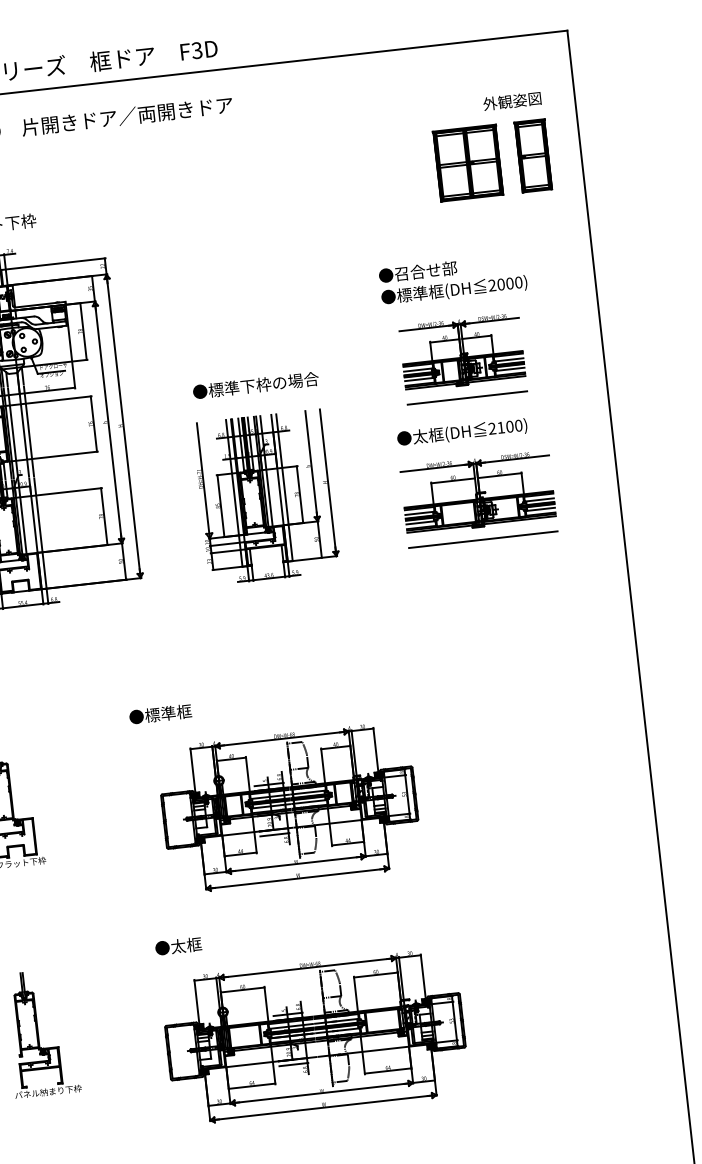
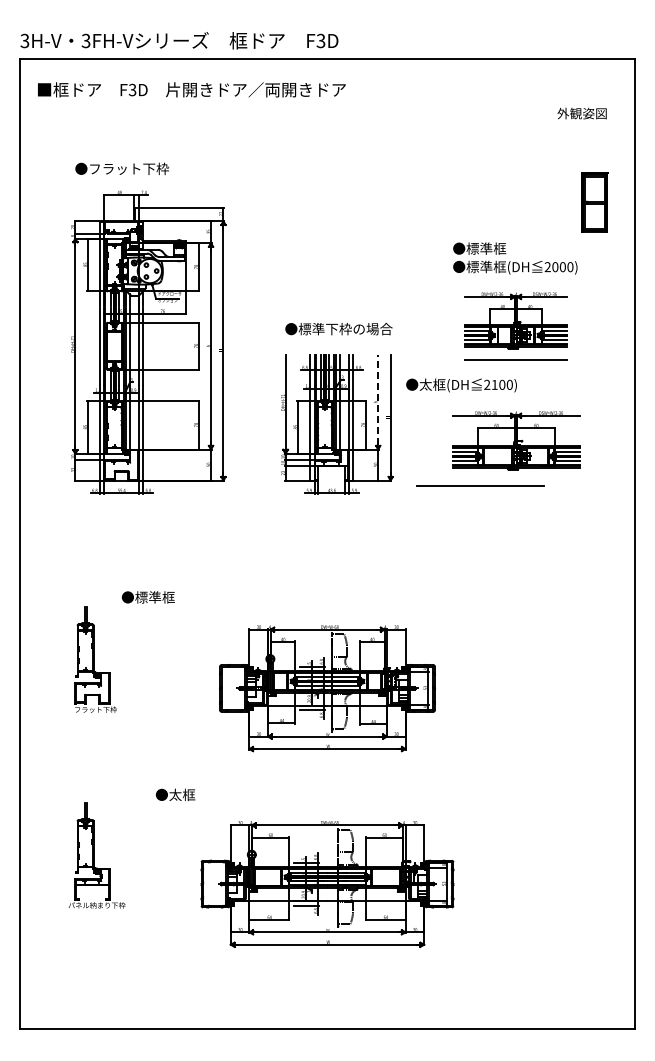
part: (533, 155) -> (594, 202), moved
part: (467, 163) -> (538, 161), removed
text: (425, 270) -> (492, 248), ●召合せ部 -> ●標準框
text: (462, 432) -> (461, 385), moved
line: (311, 463) -> (378, 400), solid -> dashed
line: (483, 539) -> (480, 485), moved
text: (159, 714) -> (147, 597), moved
text: (178, 945) -> (175, 794), moved

